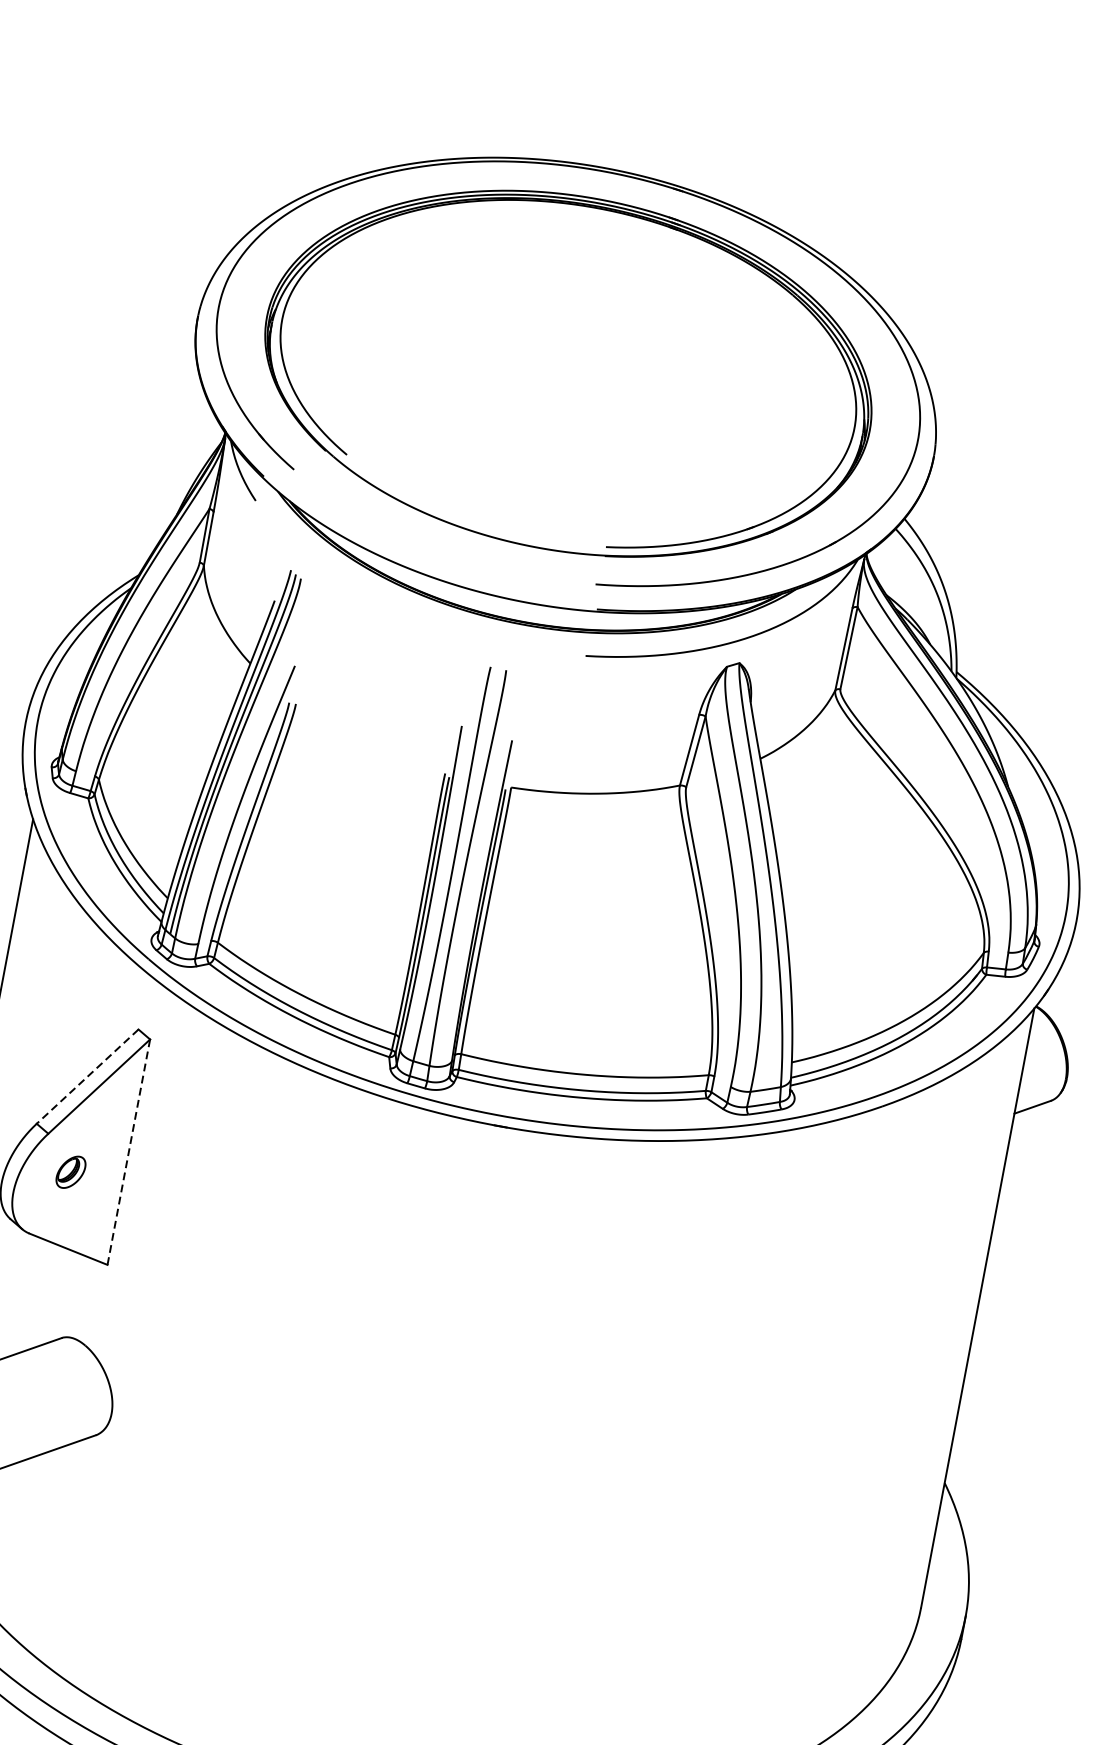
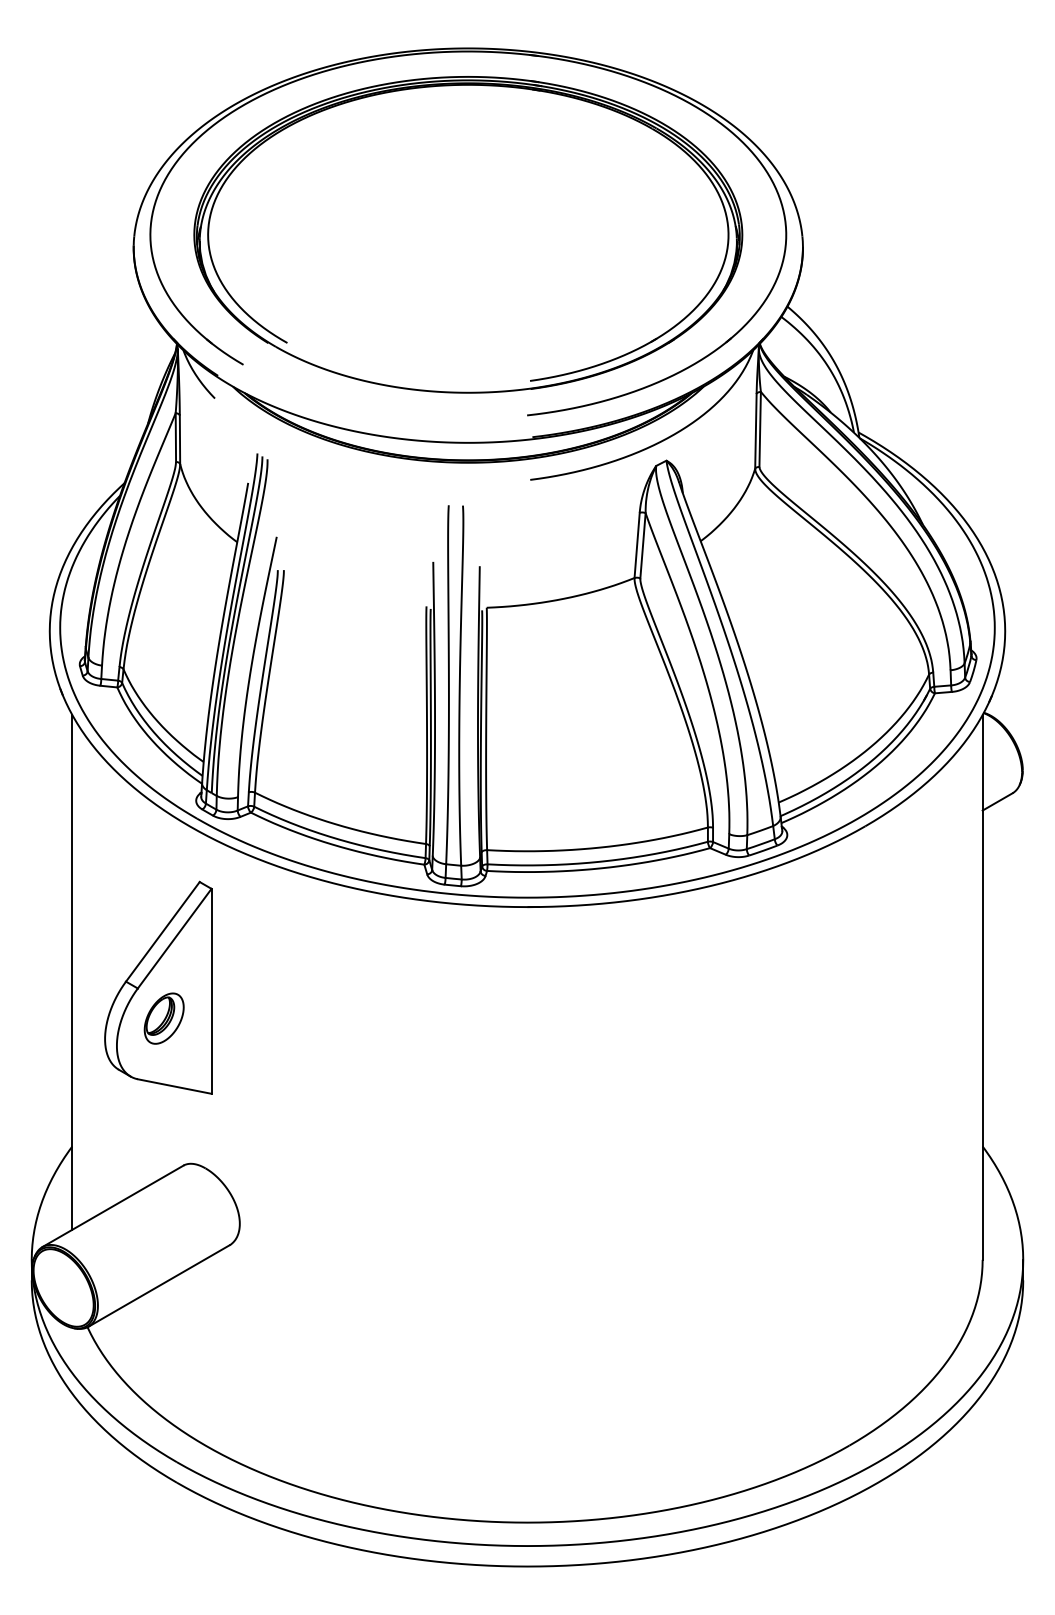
line: (87, 1076) -> (162, 931), dashed -> solid
line: (128, 1151) -> (211, 990), dashed -> solid
part: (70, 1172) -> (163, 1018), size x1.67

